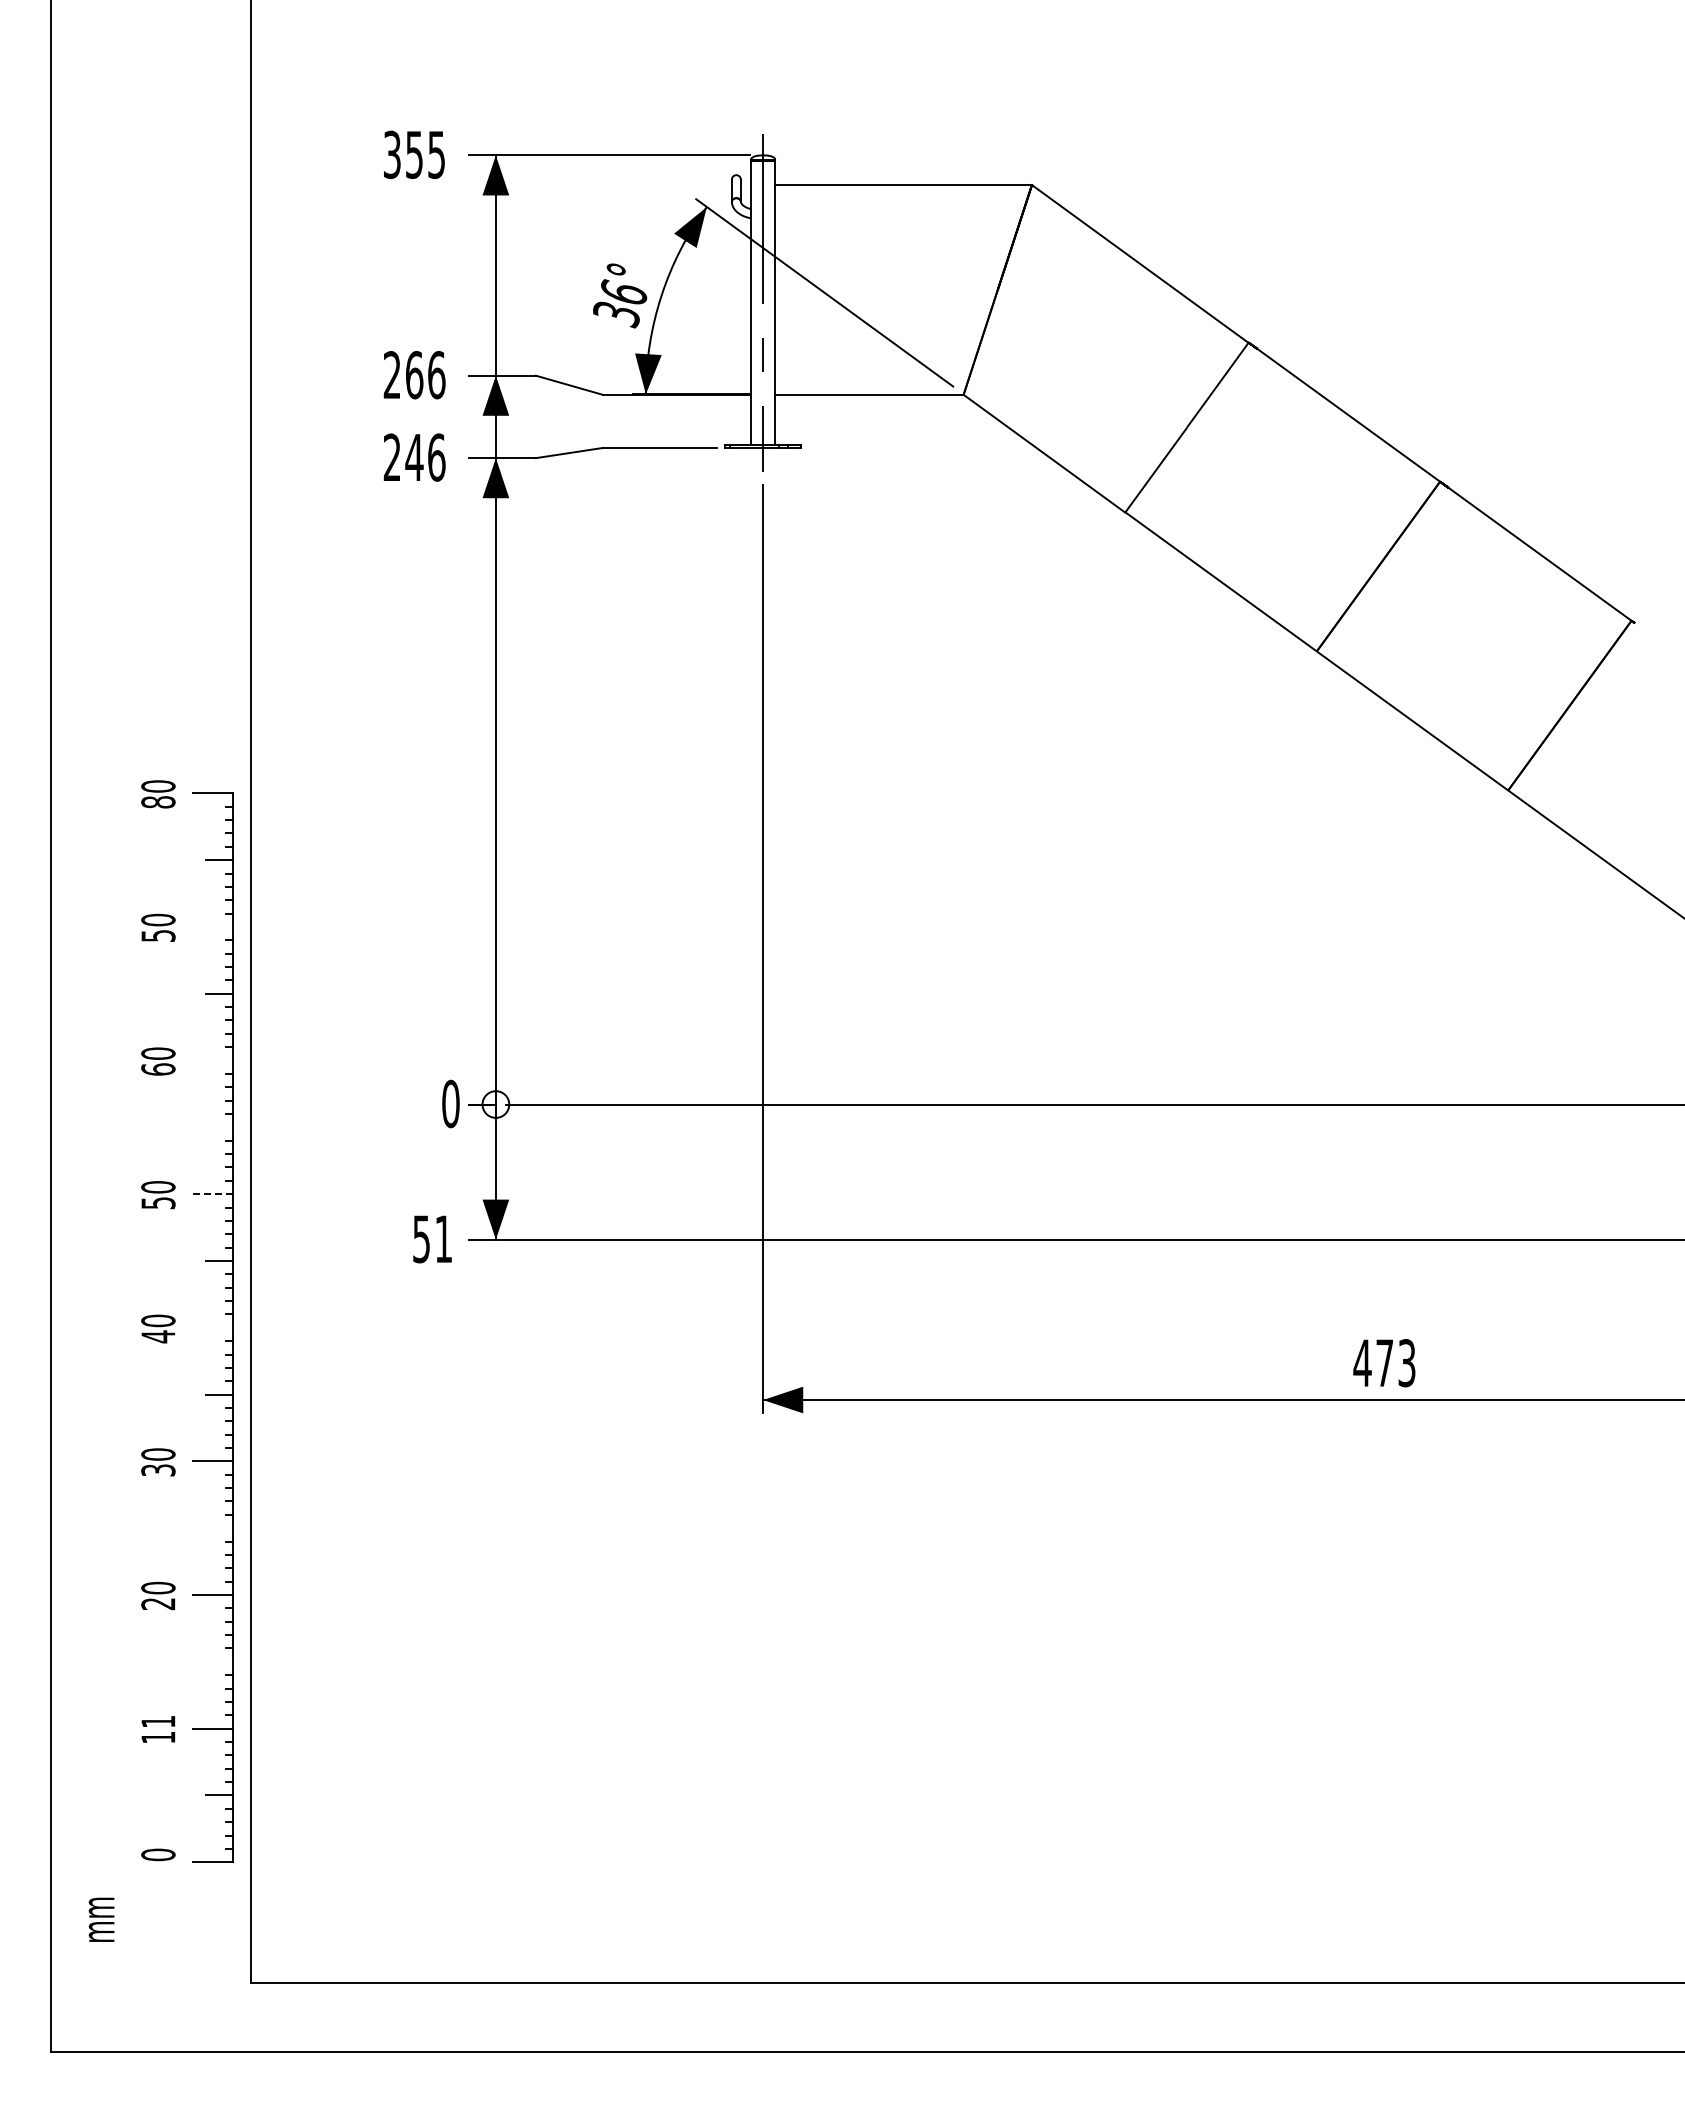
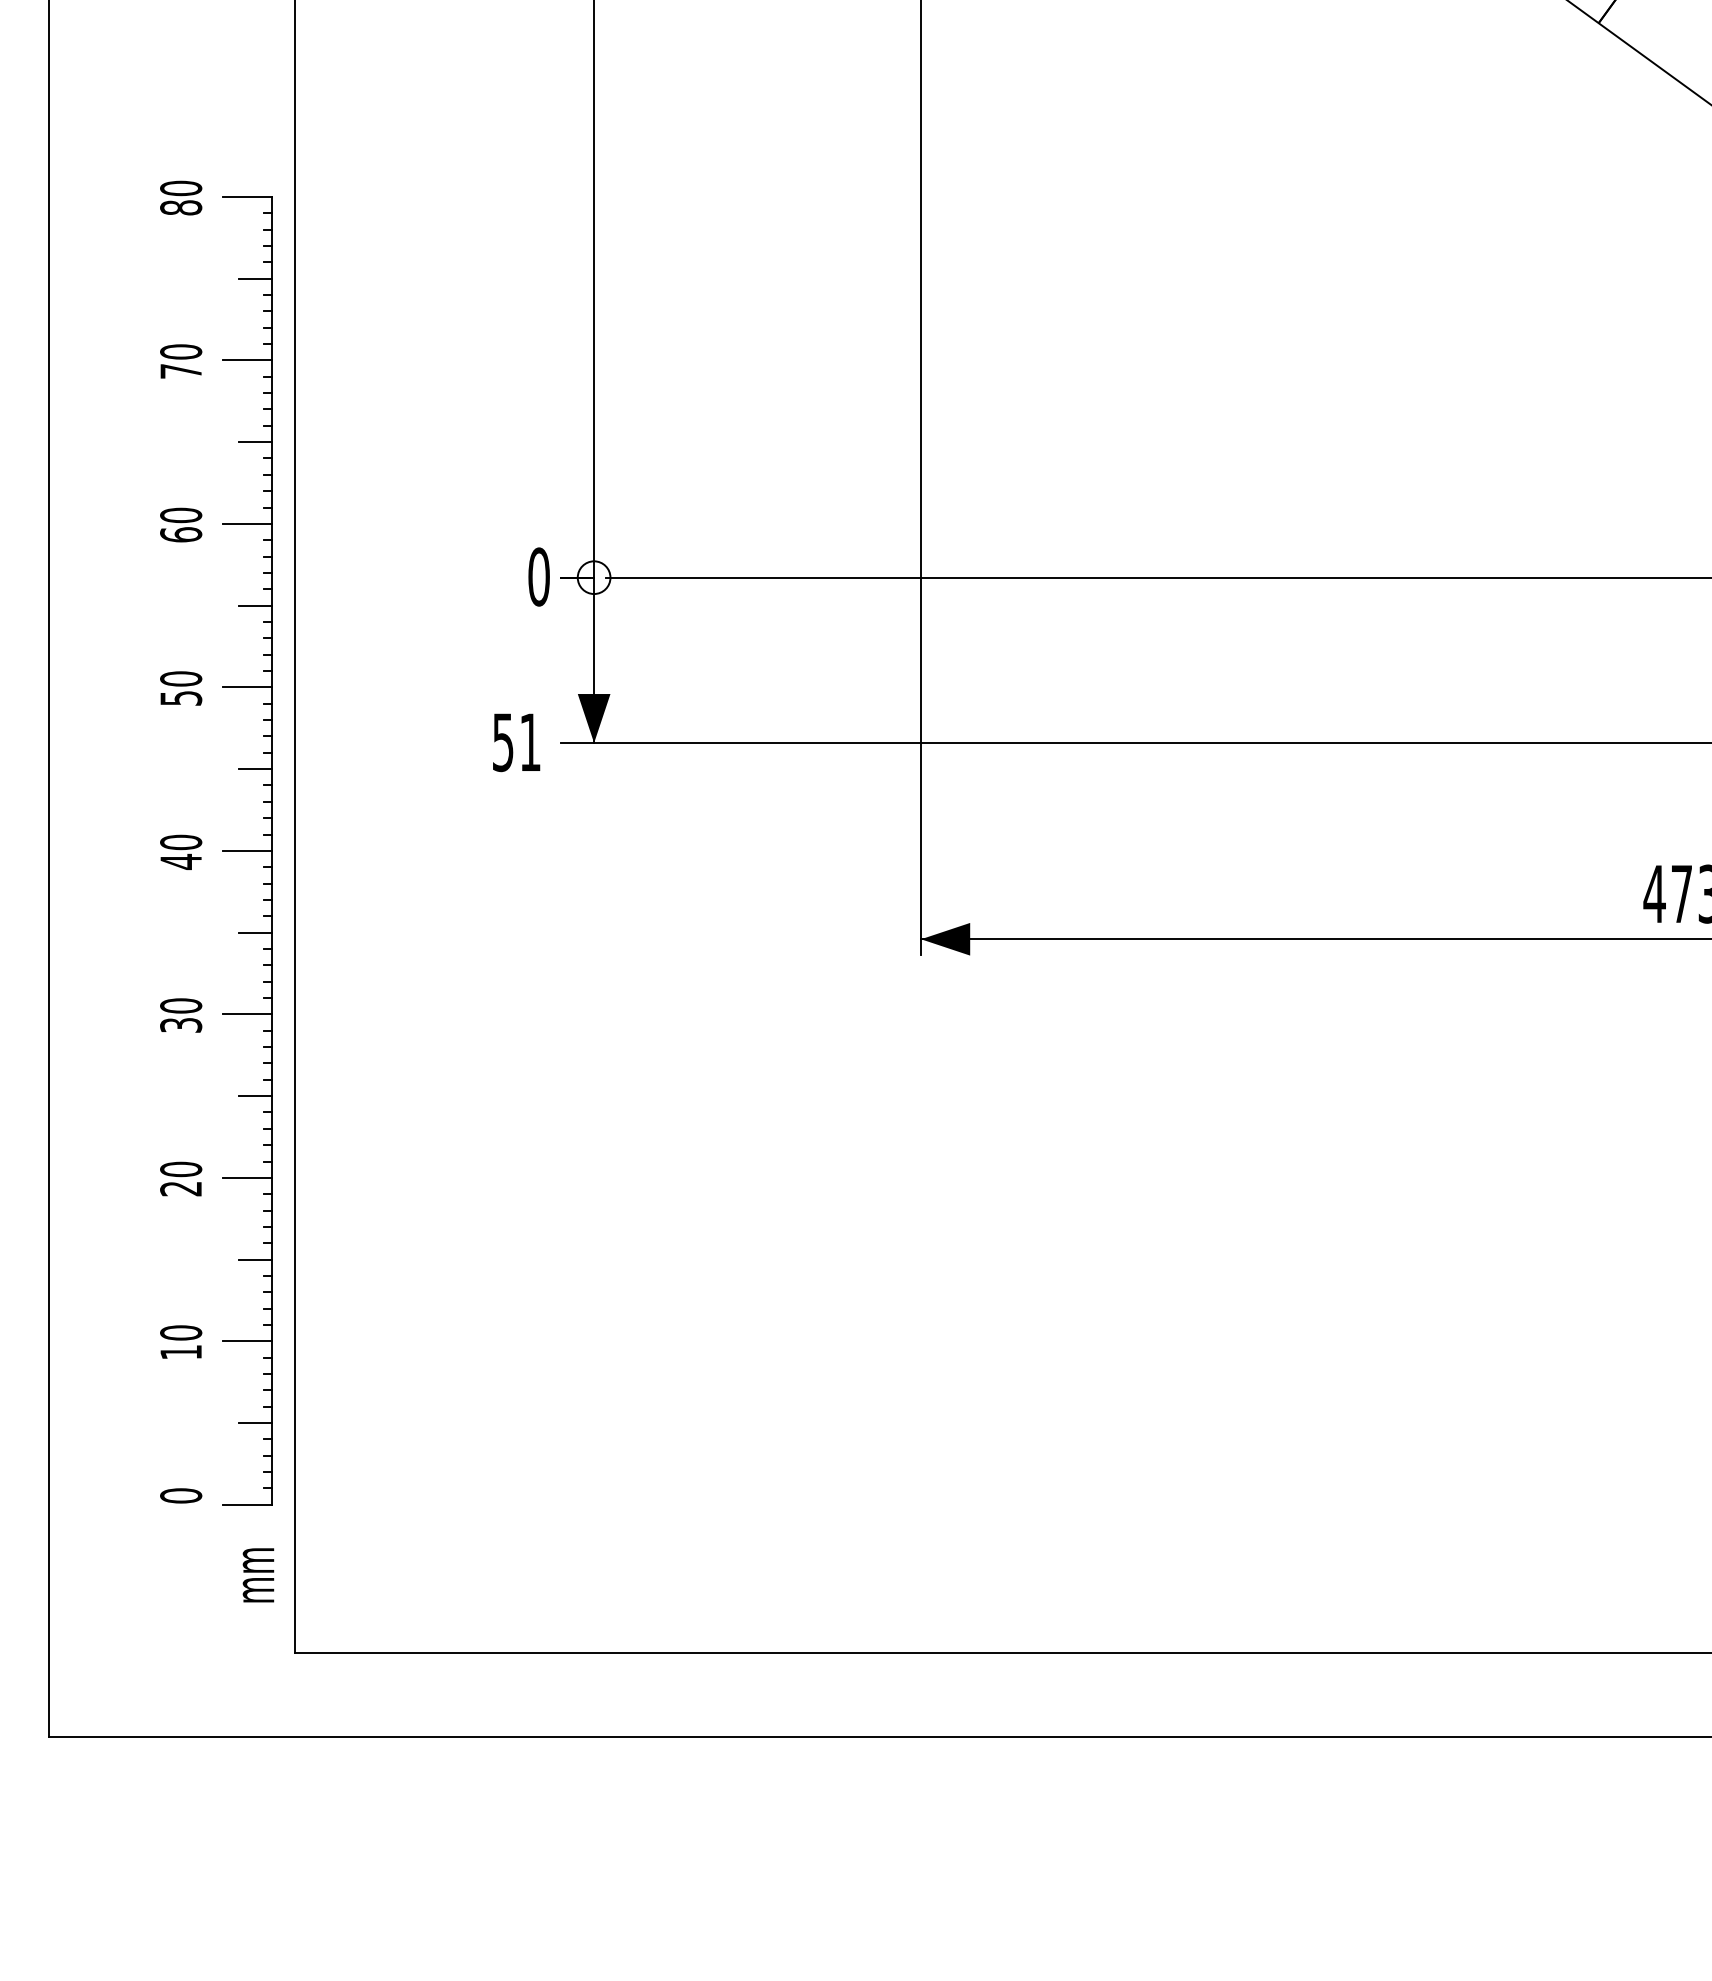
line: (212, 926) -> (247, 359), added
text: (158, 935) -> (181, 370), 50 -> 70
line: (212, 1060) -> (247, 523), added
line: (219, 1127) -> (255, 605), added
line: (212, 1194) -> (247, 687), dashed -> solid
line: (212, 1327) -> (247, 850), added
line: (219, 1528) -> (255, 1096), added
line: (219, 1661) -> (255, 1259), added
text: (158, 1721) -> (181, 1332), 11 -> 10
text: (101, 1919) -> (258, 1574), moved

